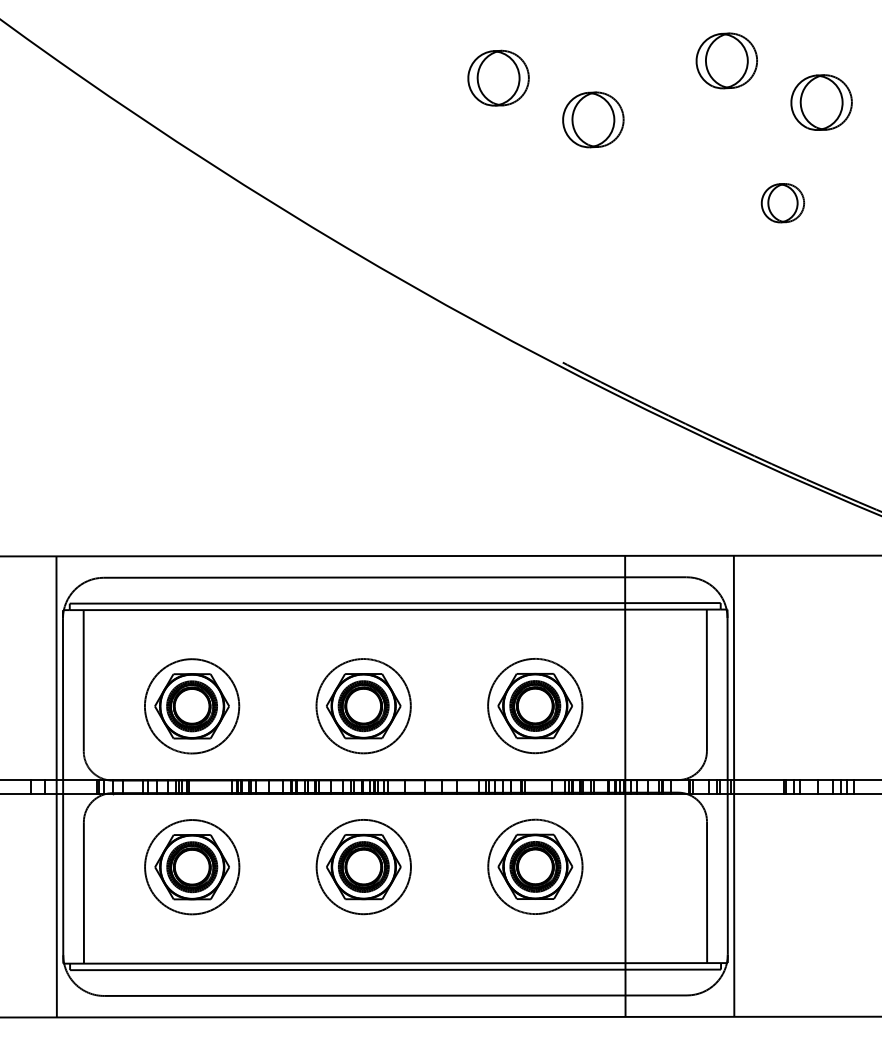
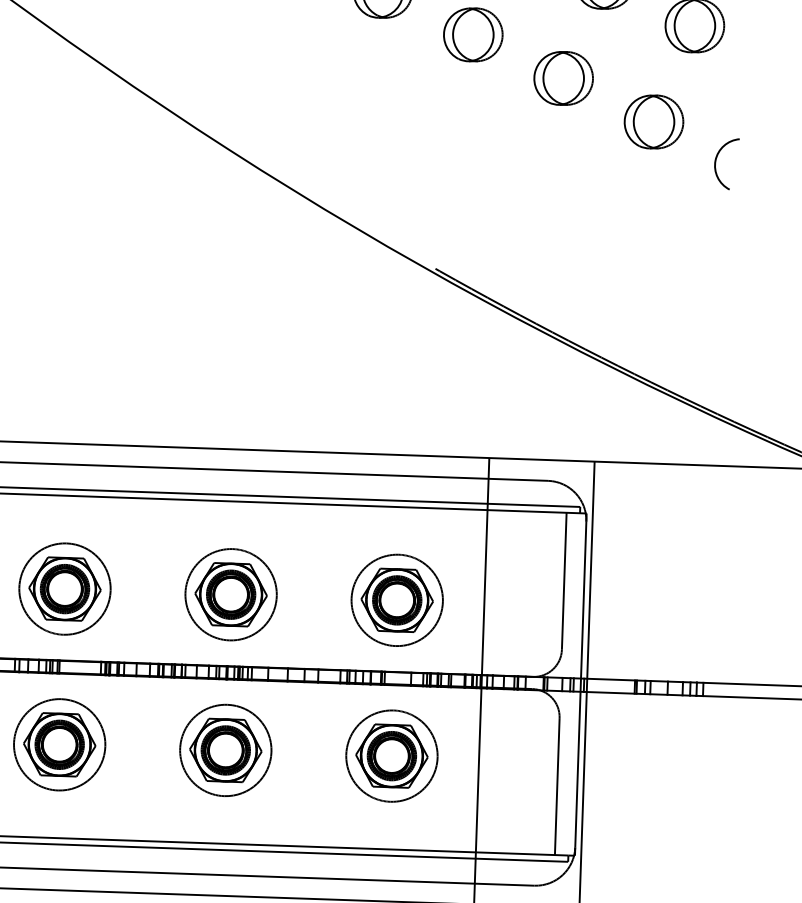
part: (688, 161) -> (563, 78), added
part: (782, 202) -> (653, 121), size x1.43
arc: (848, 243) -> (716, 163), added

